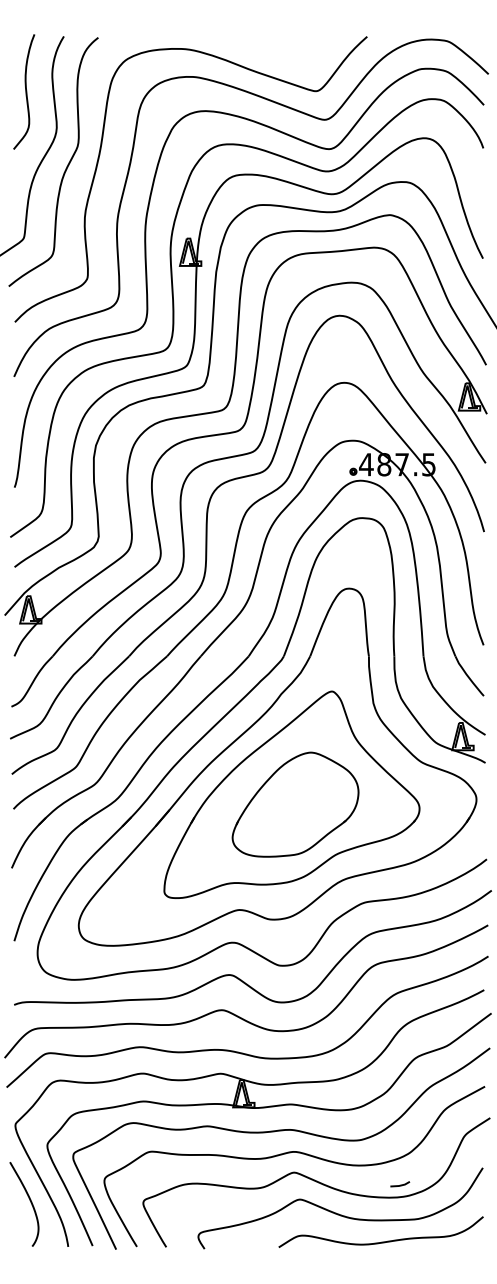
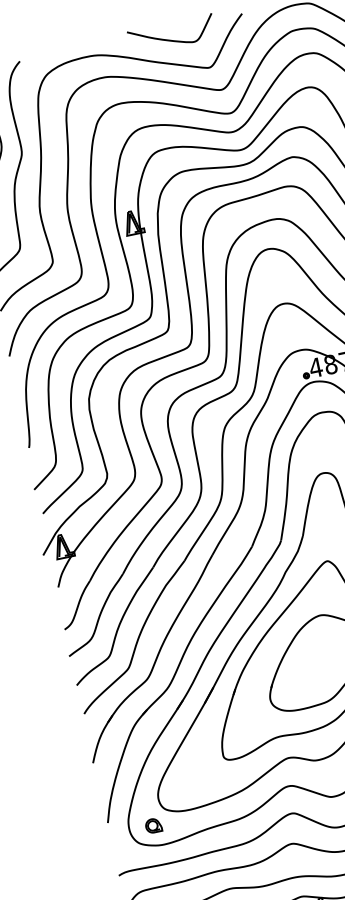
curve: (278, 49) -> (170, 39), added
part: (66, 955) -> (153, 825), added

